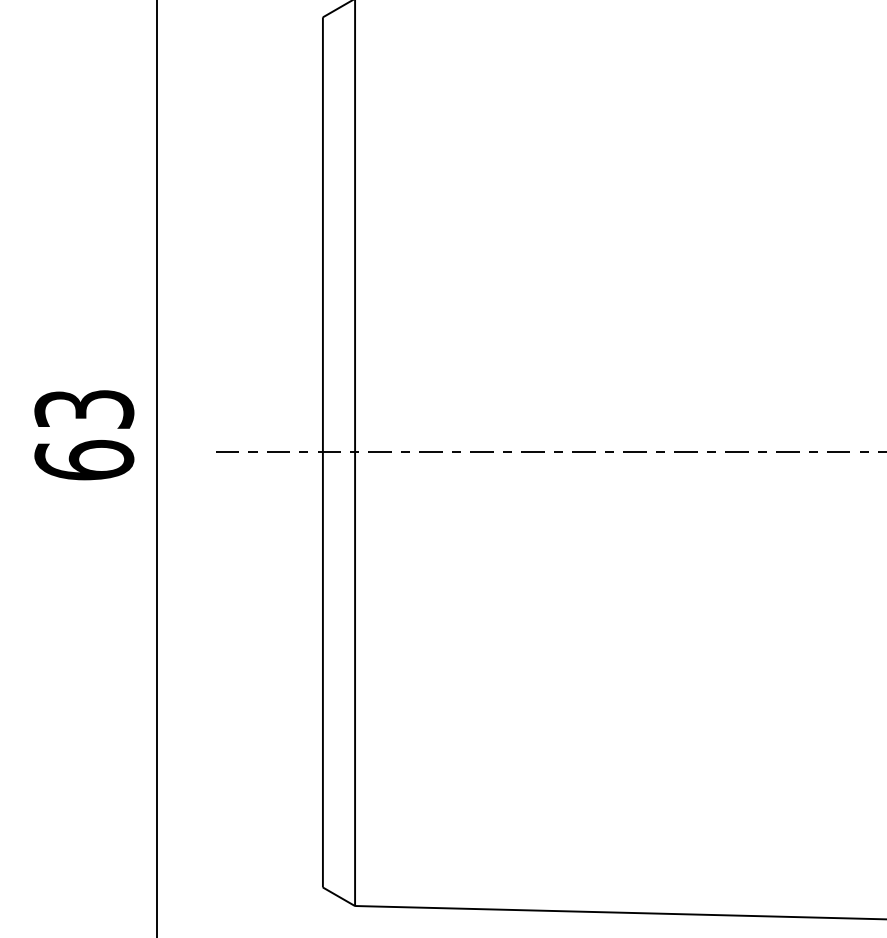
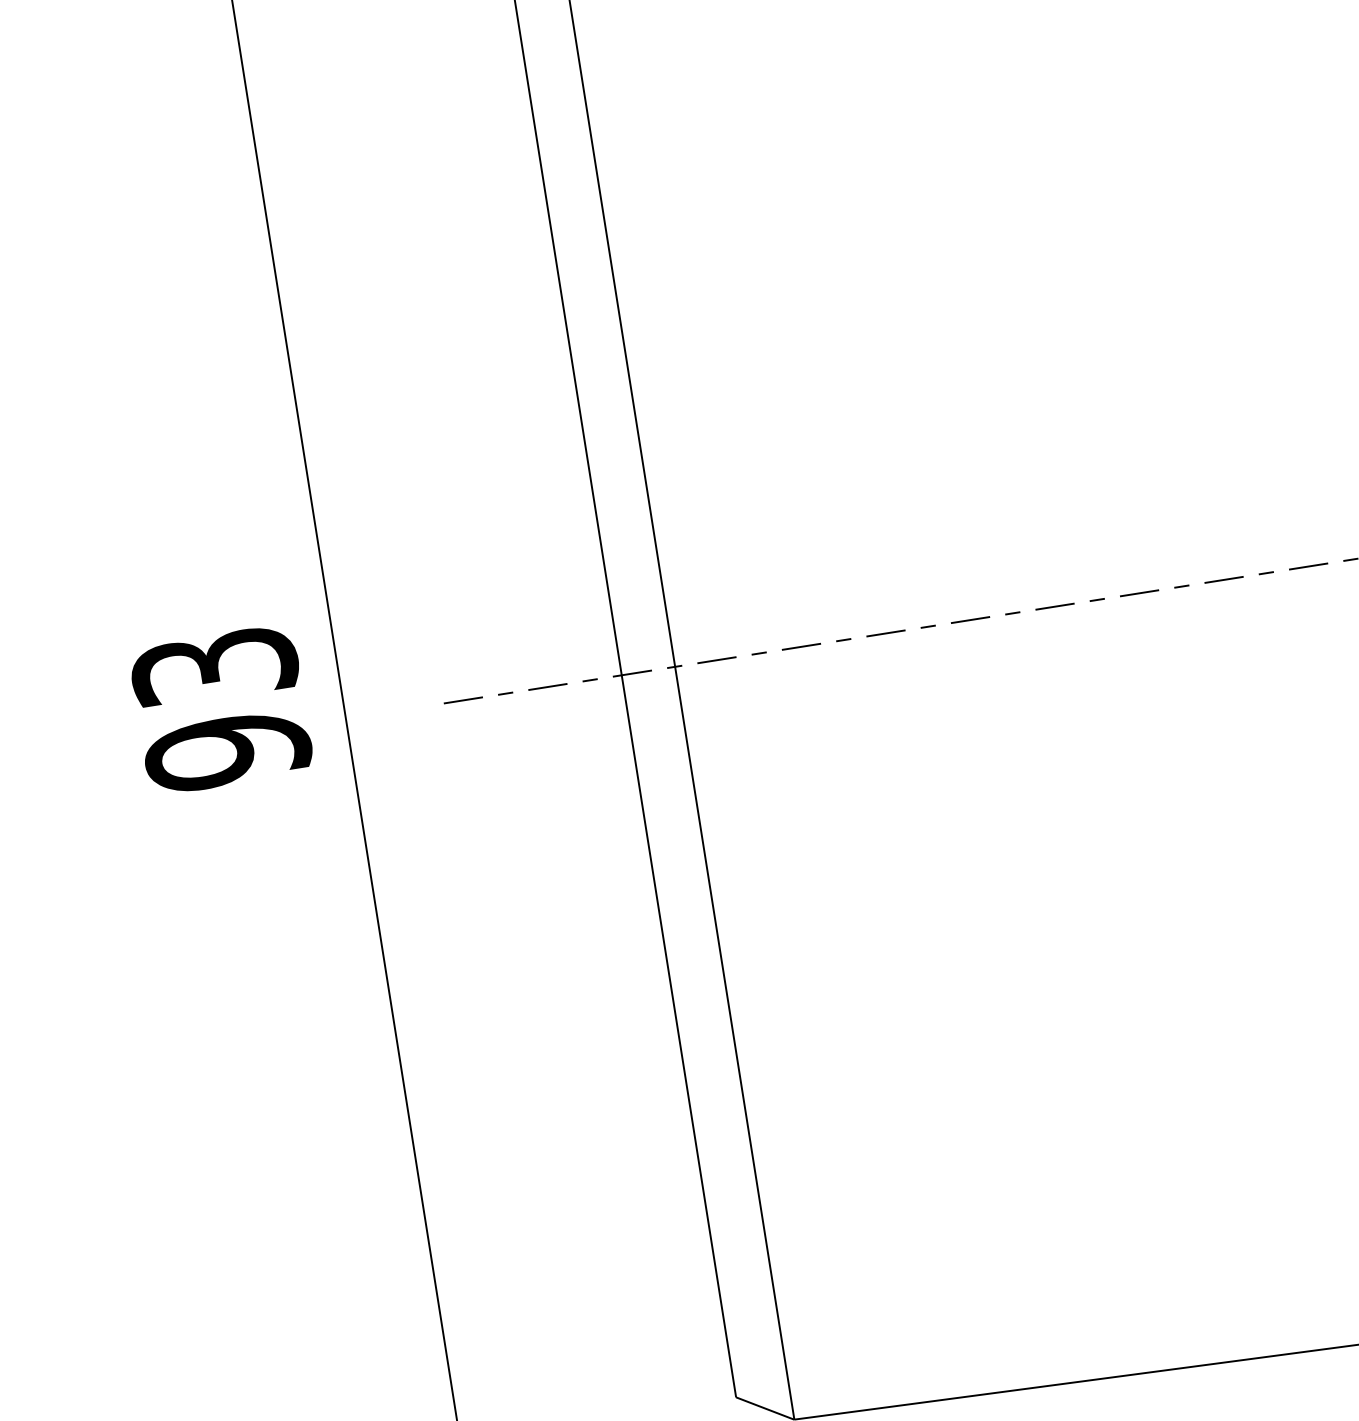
text: (84, 460) -> (228, 751), 63 -> 93

